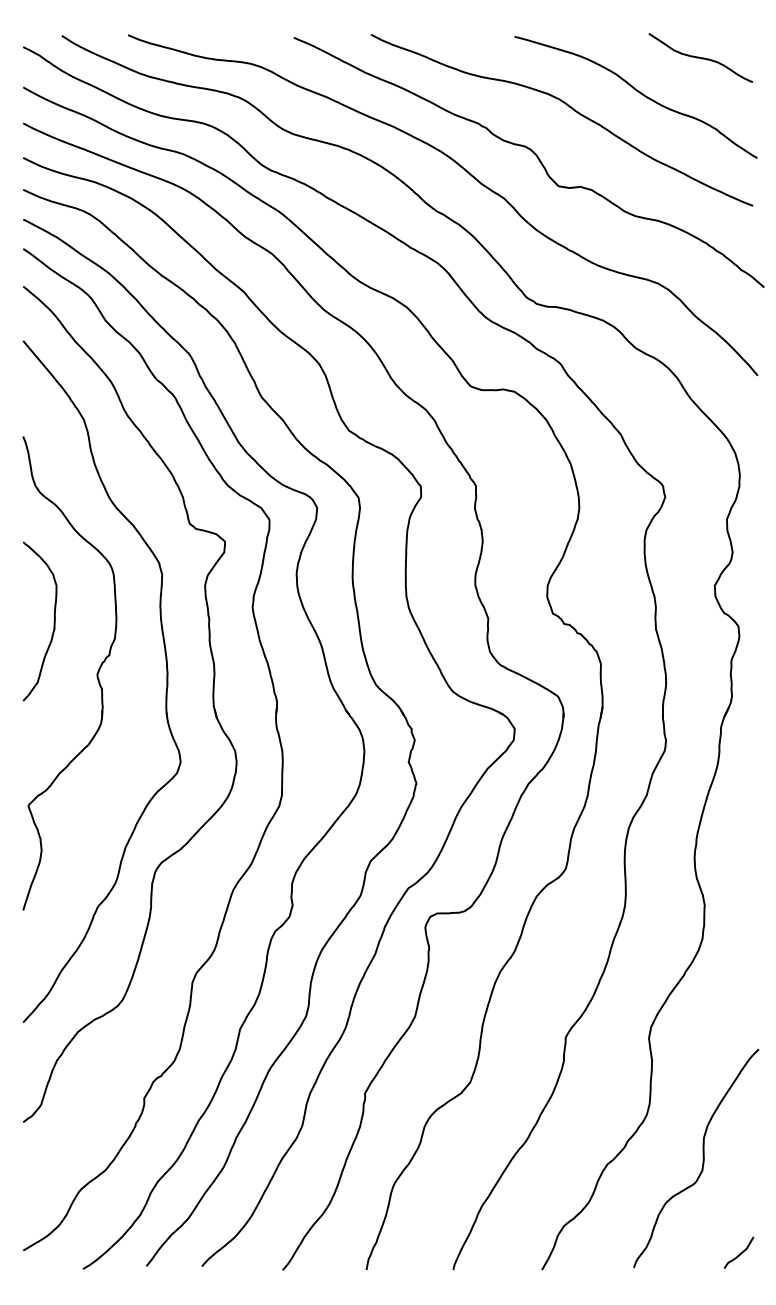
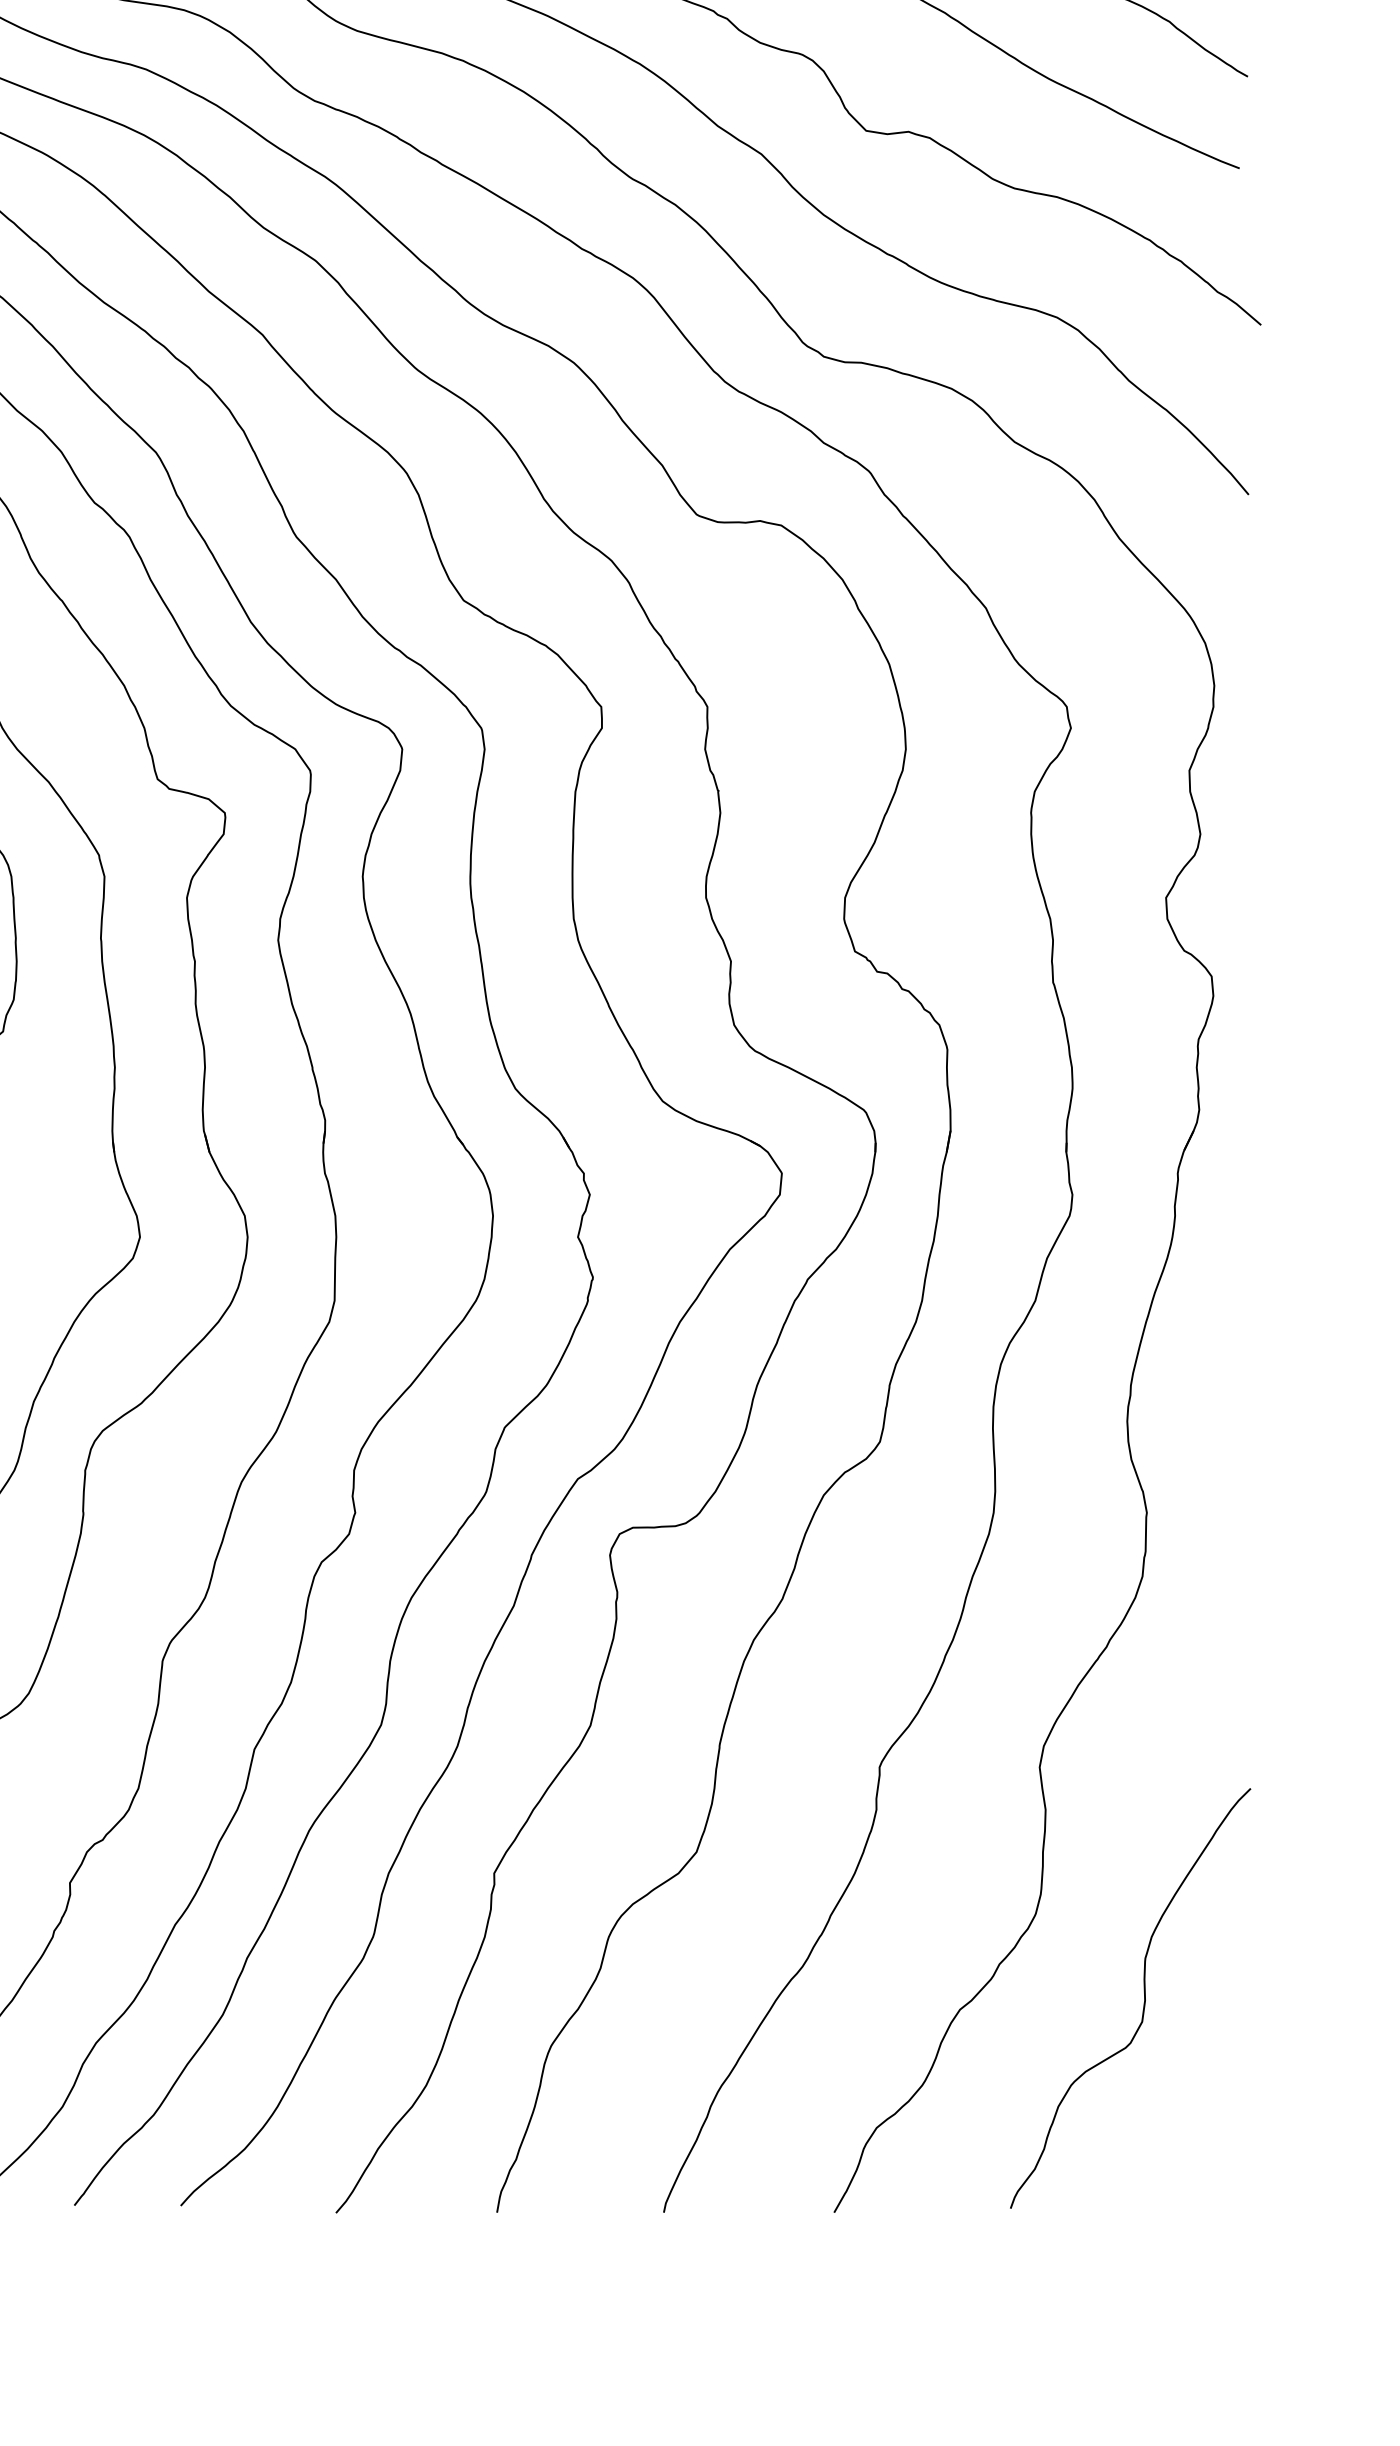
curve: (739, 1253) -> (1213, 2180), removed

